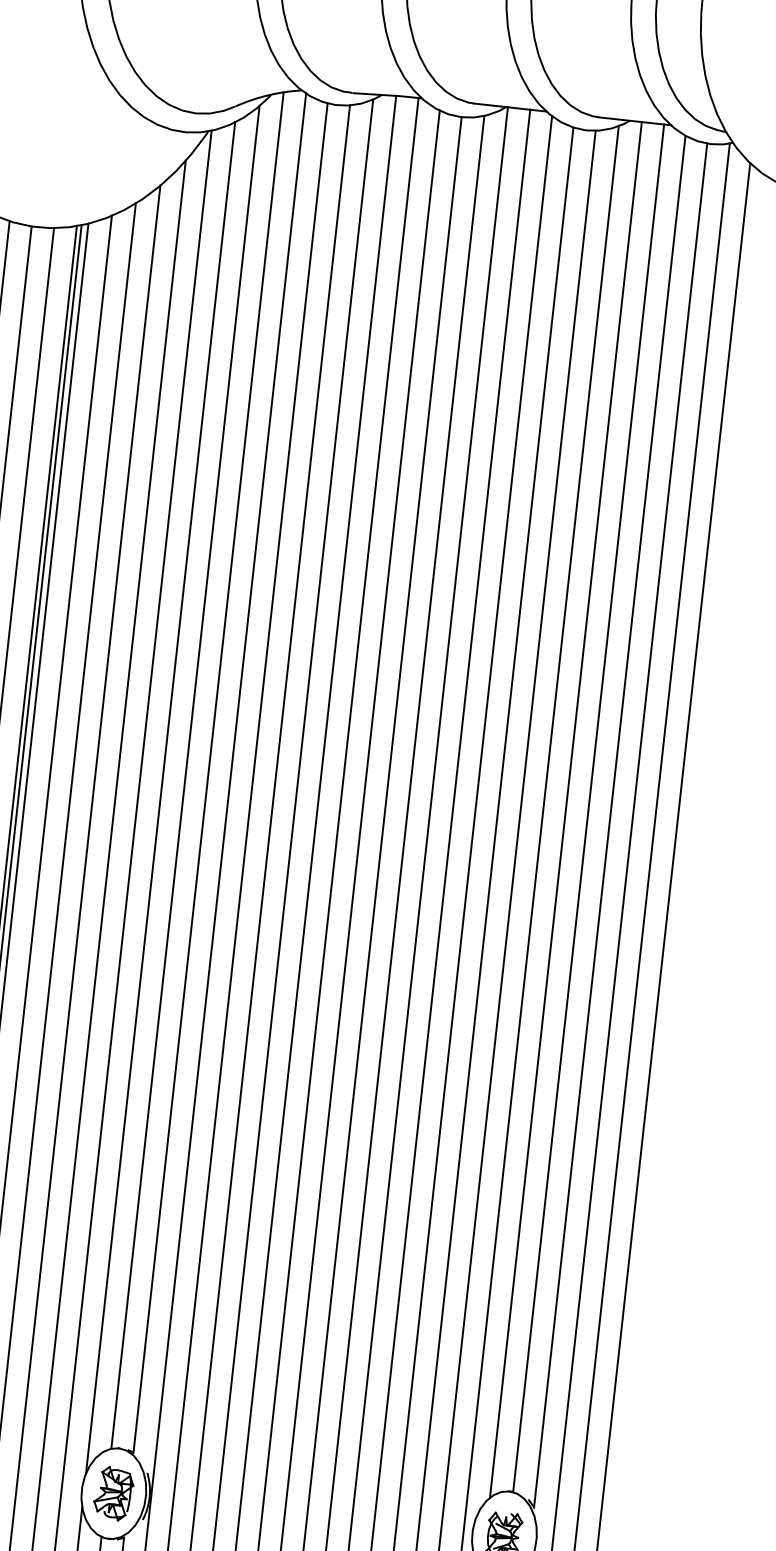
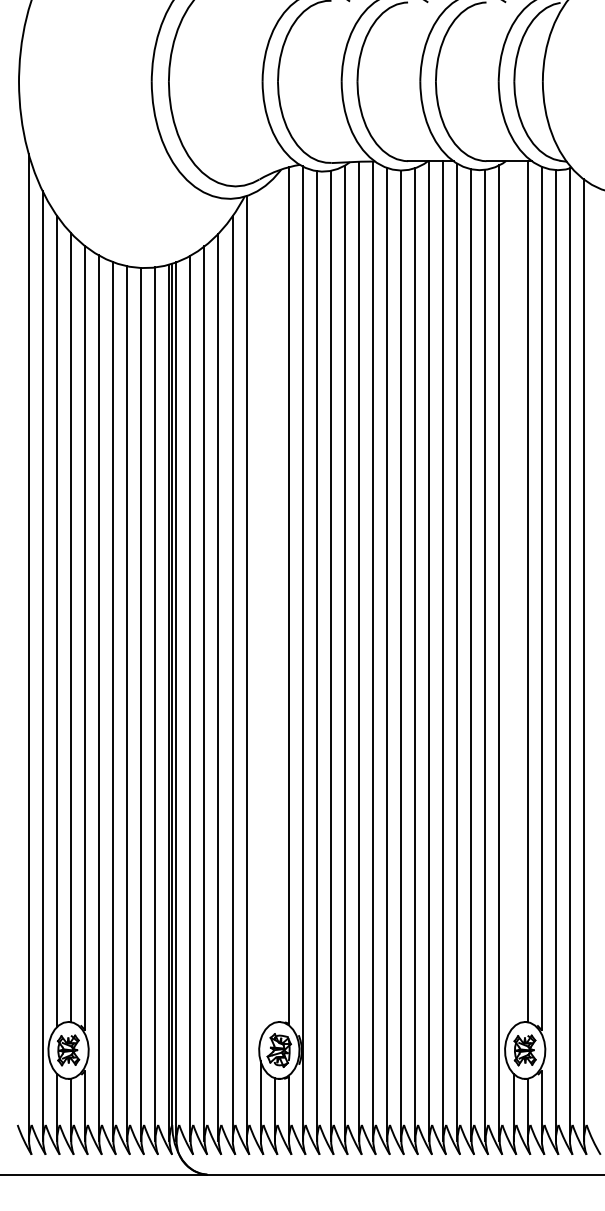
line: (185, 776) -> (274, 599), removed
line: (160, 797) -> (260, 614), removed
line: (565, 810) -> (513, 594), removed

